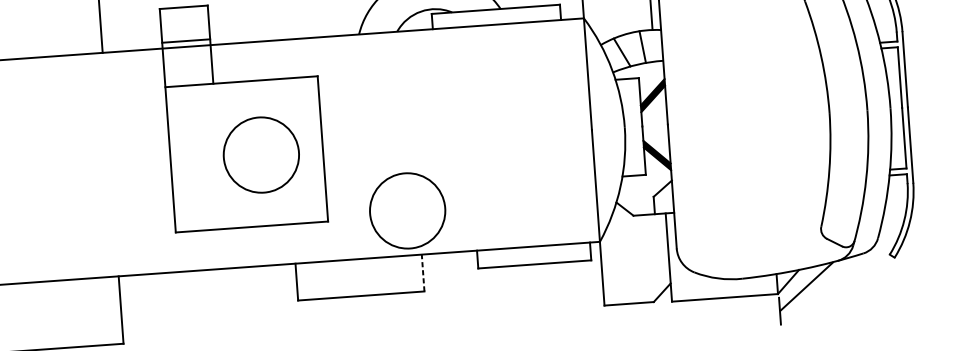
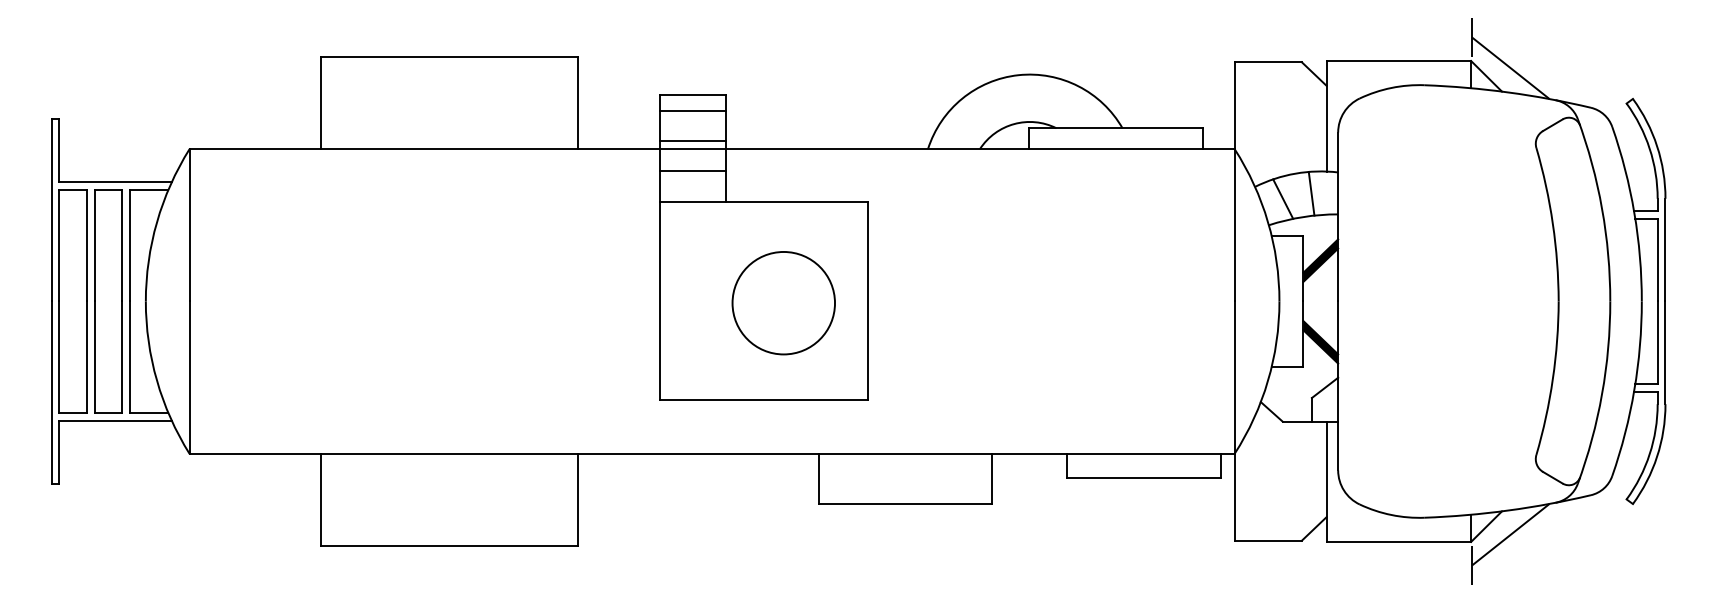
line: (184, 18) -> (692, 110), added
line: (187, 63) -> (692, 171), added
circle: (407, 211) -> (976, 393), removed
line: (422, 272) -> (991, 478), dashed -> solid

